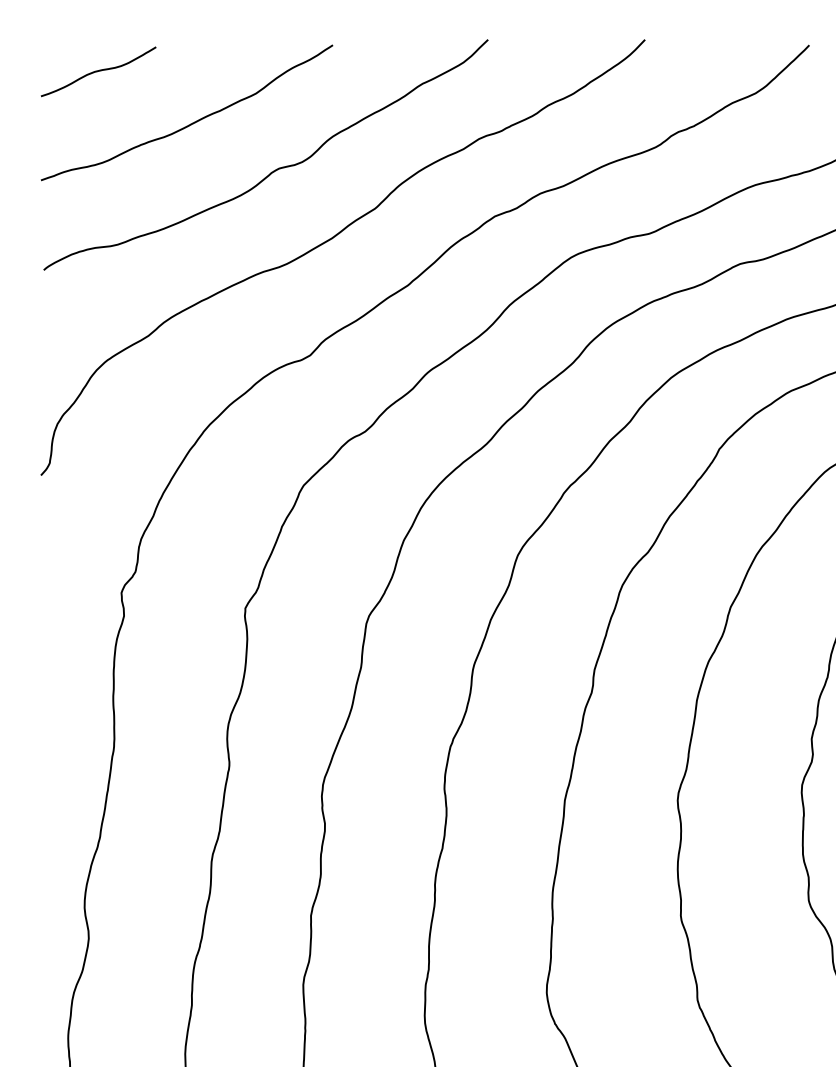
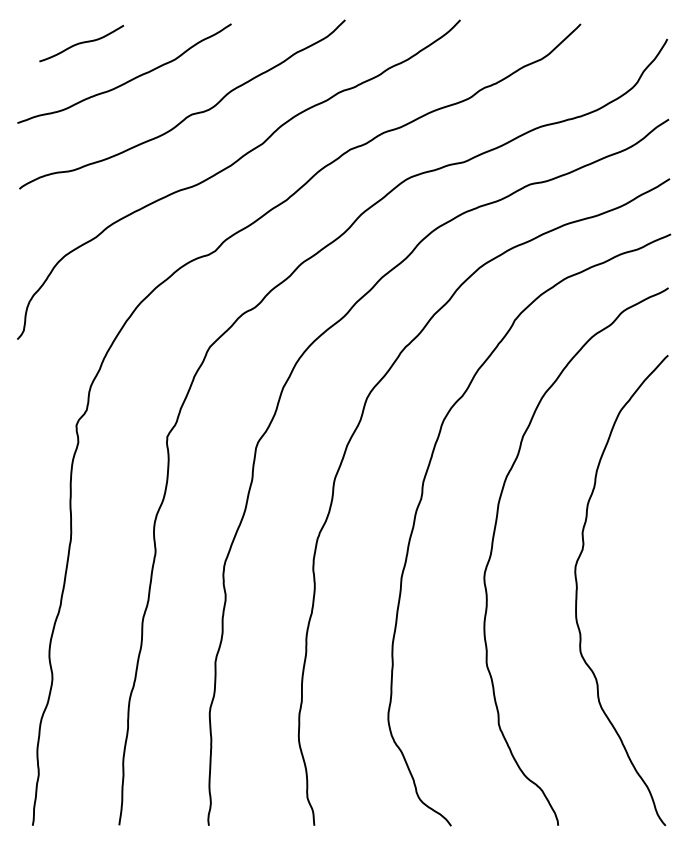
curve: (98, 71) -> (81, 43), moved

